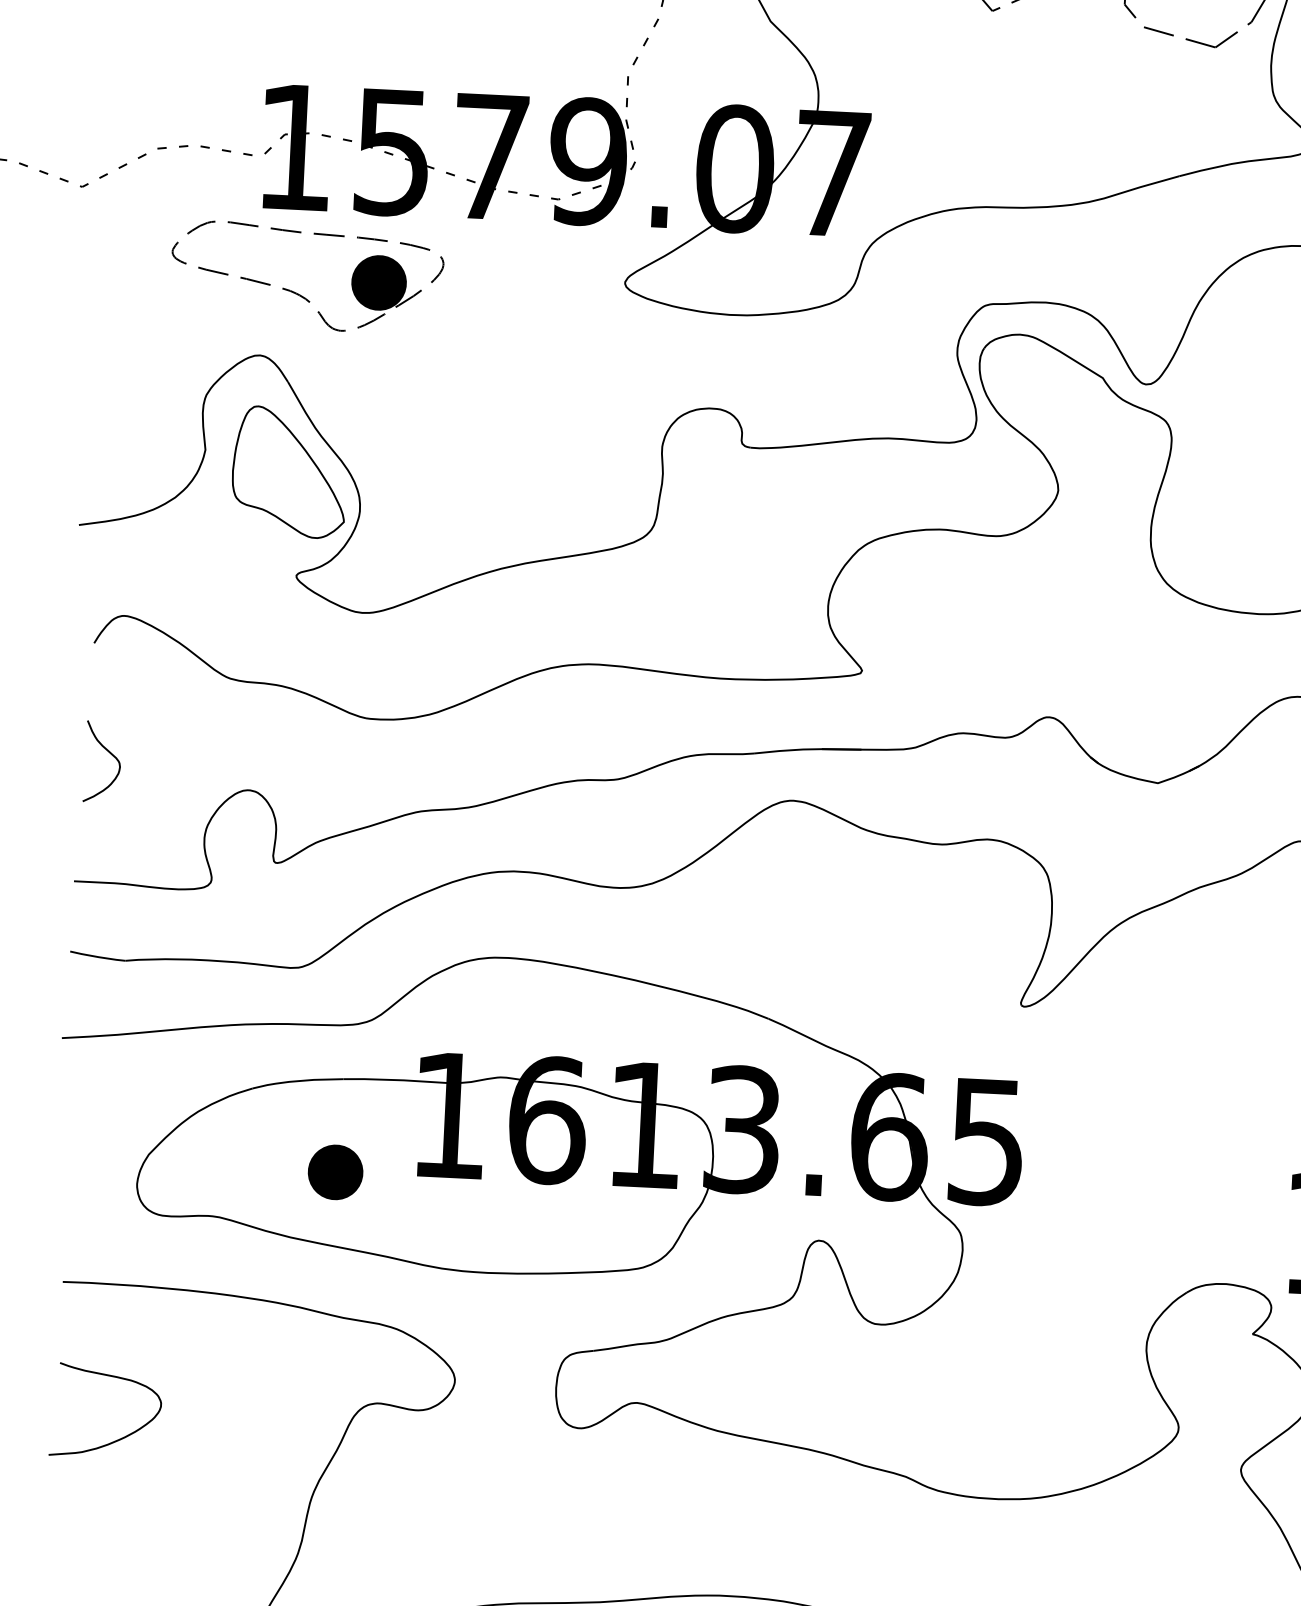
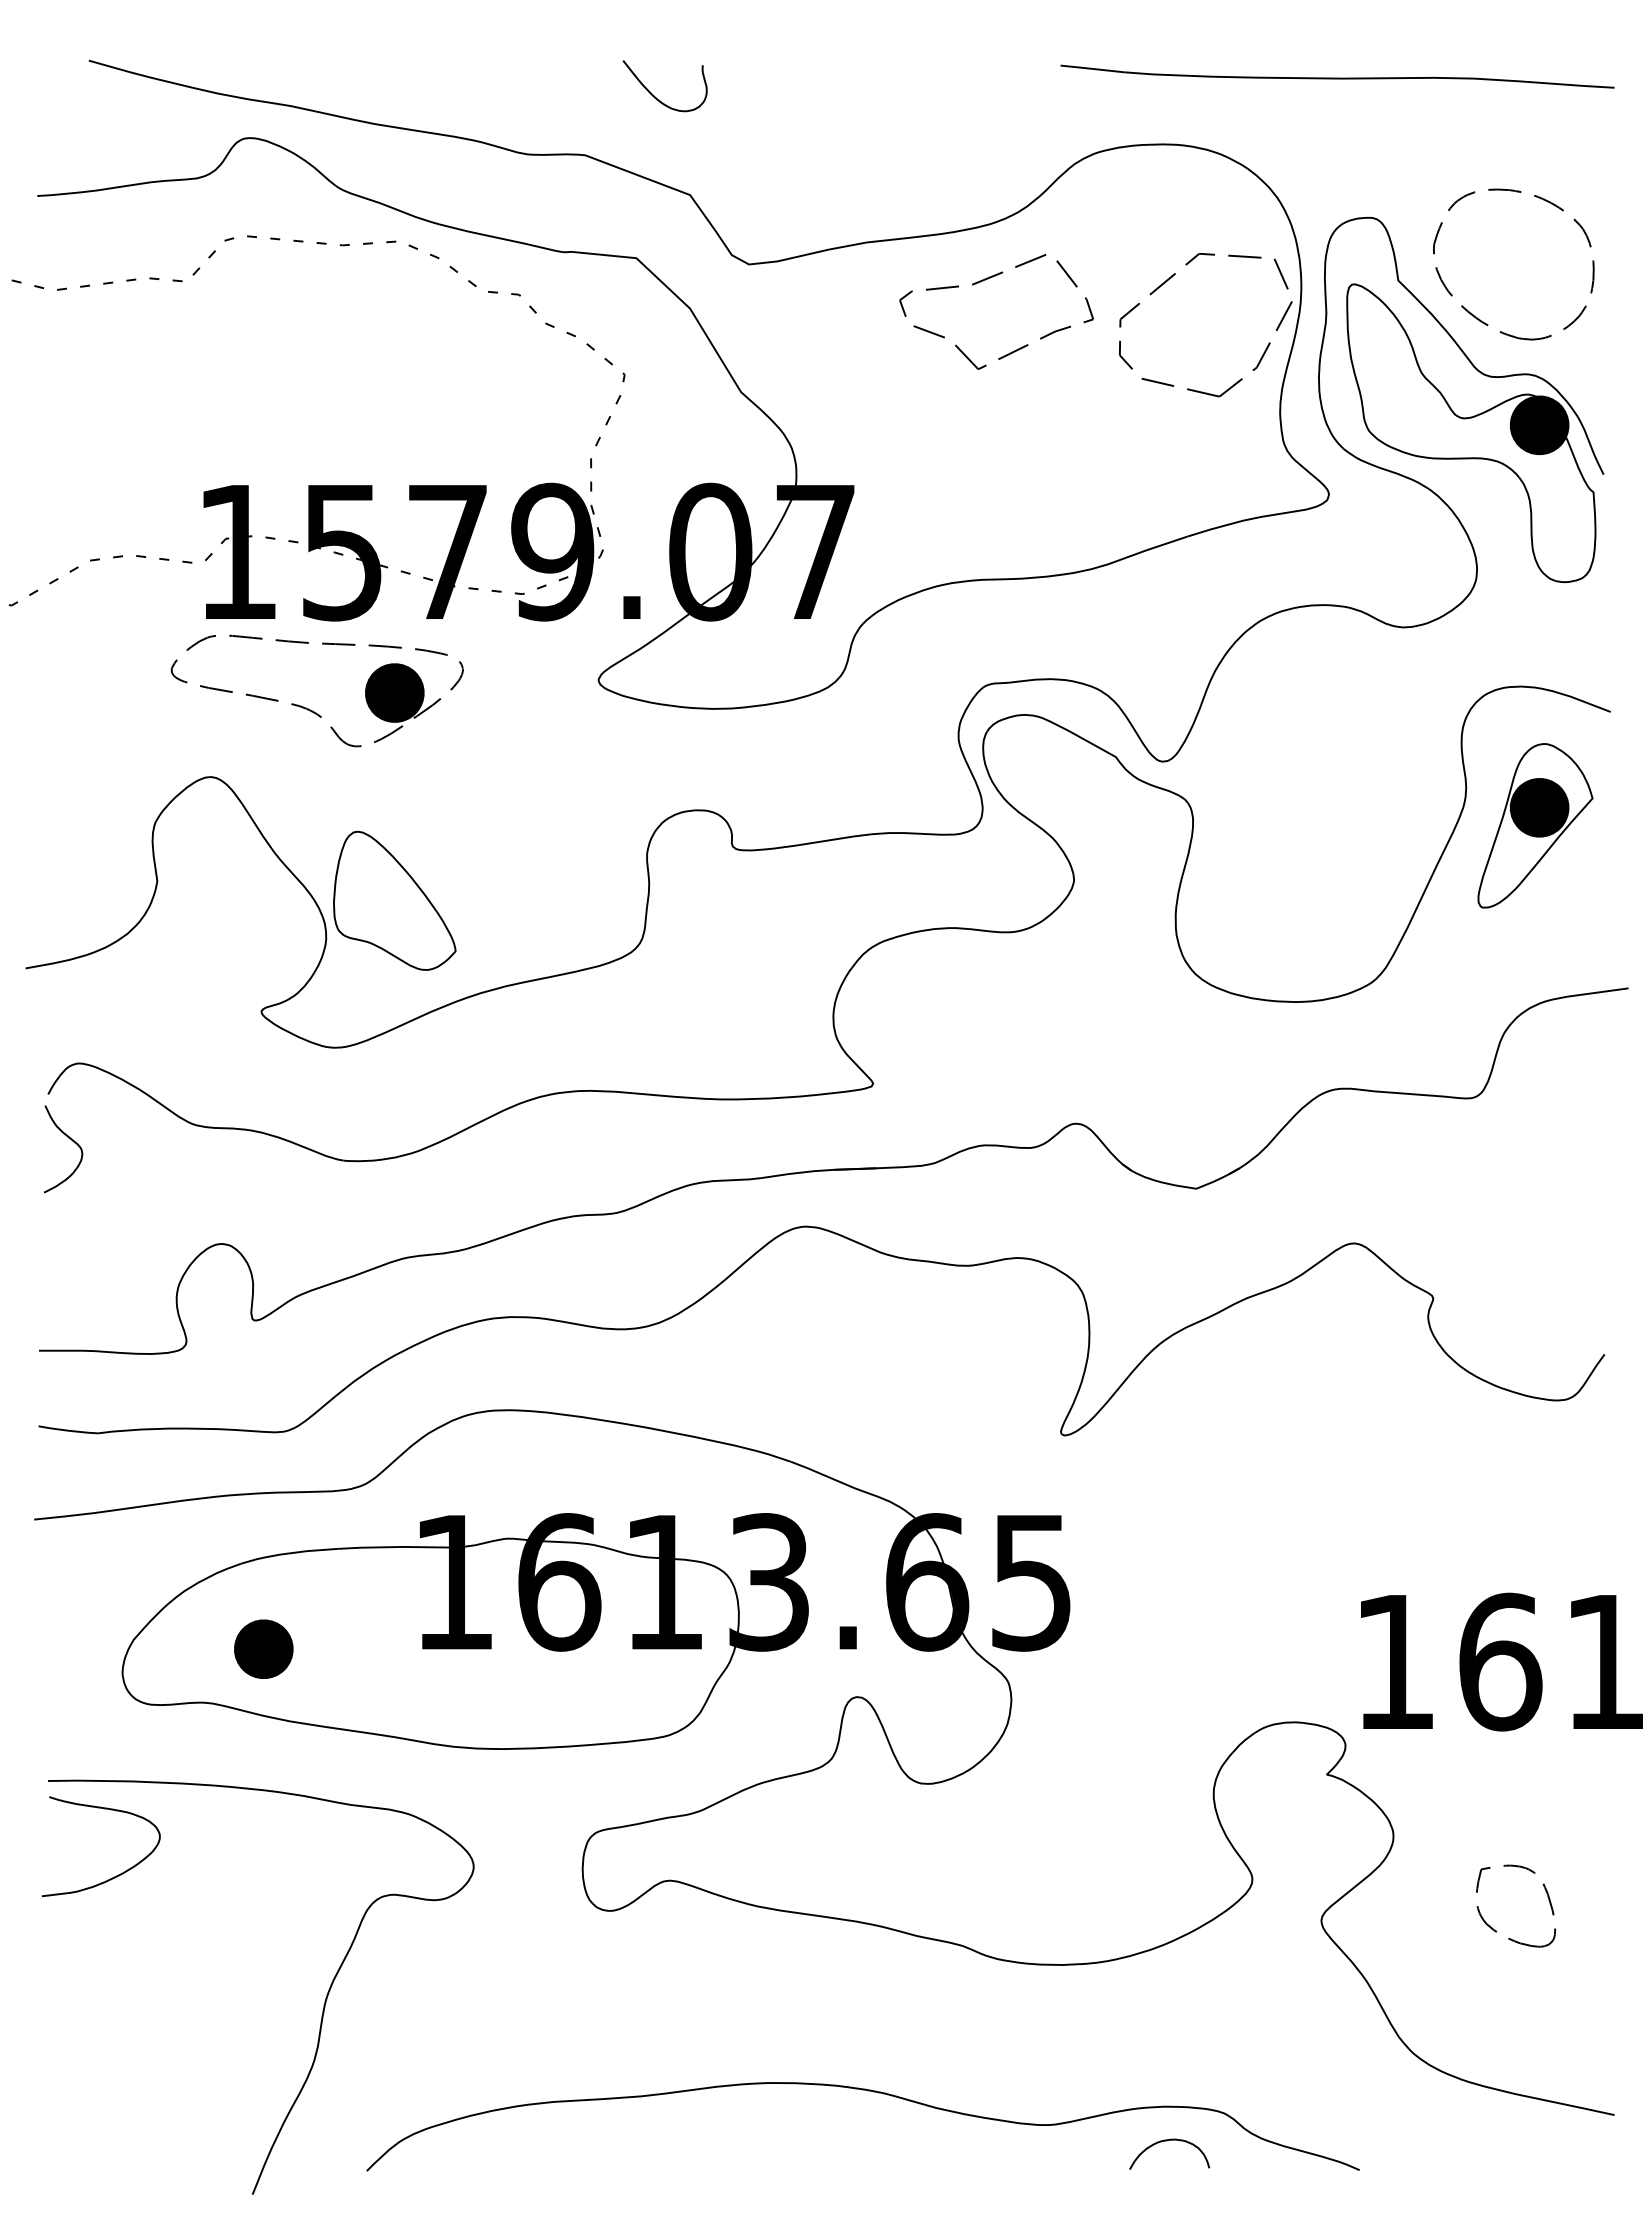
part: (298, 293) -> (308, 708), moved
part: (289, 471) -> (394, 900), moved
curve: (110, 754) -> (71, 1140), moved
part: (335, 1171) -> (263, 1648), moved
curve: (117, 1439) -> (114, 1876), moved

